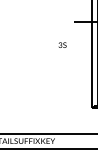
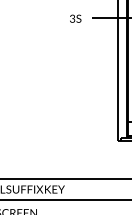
text: (62, 44) -> (75, 17), moved

